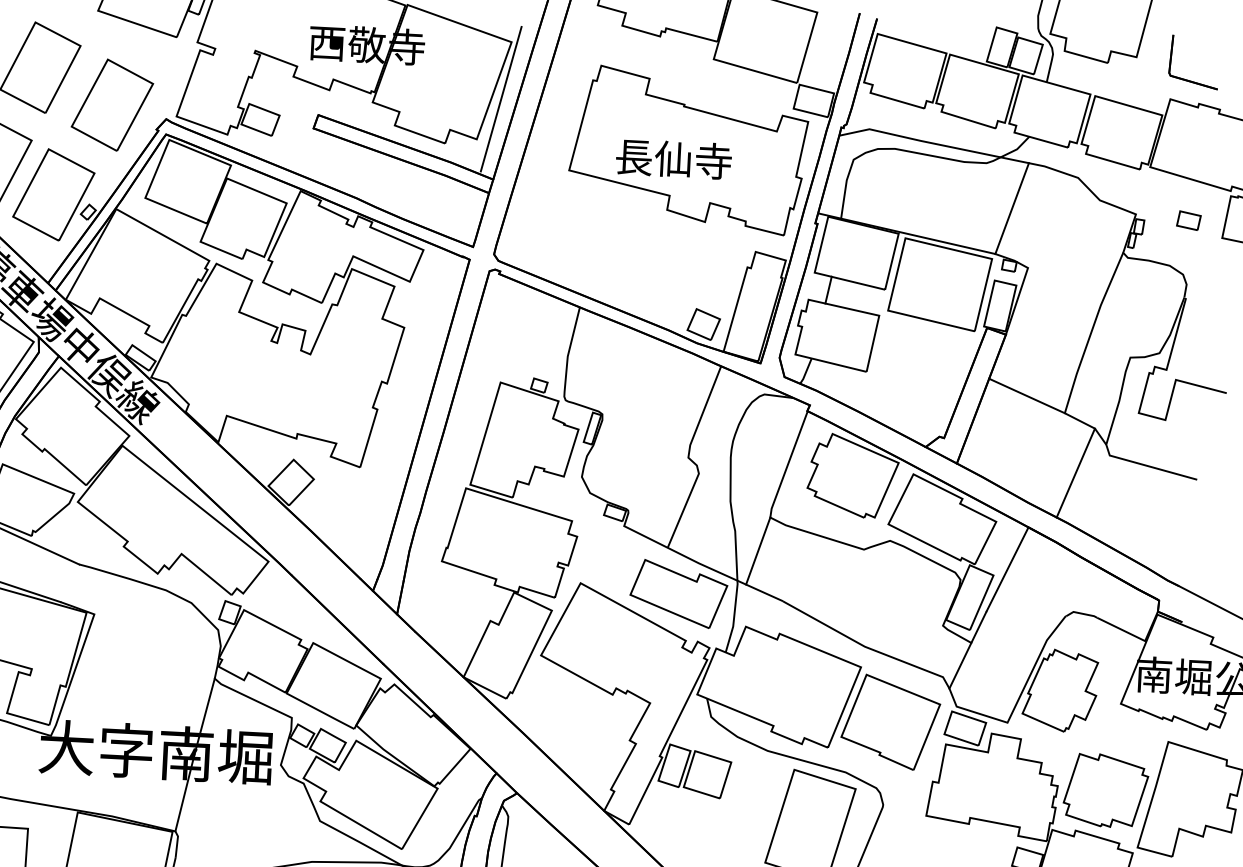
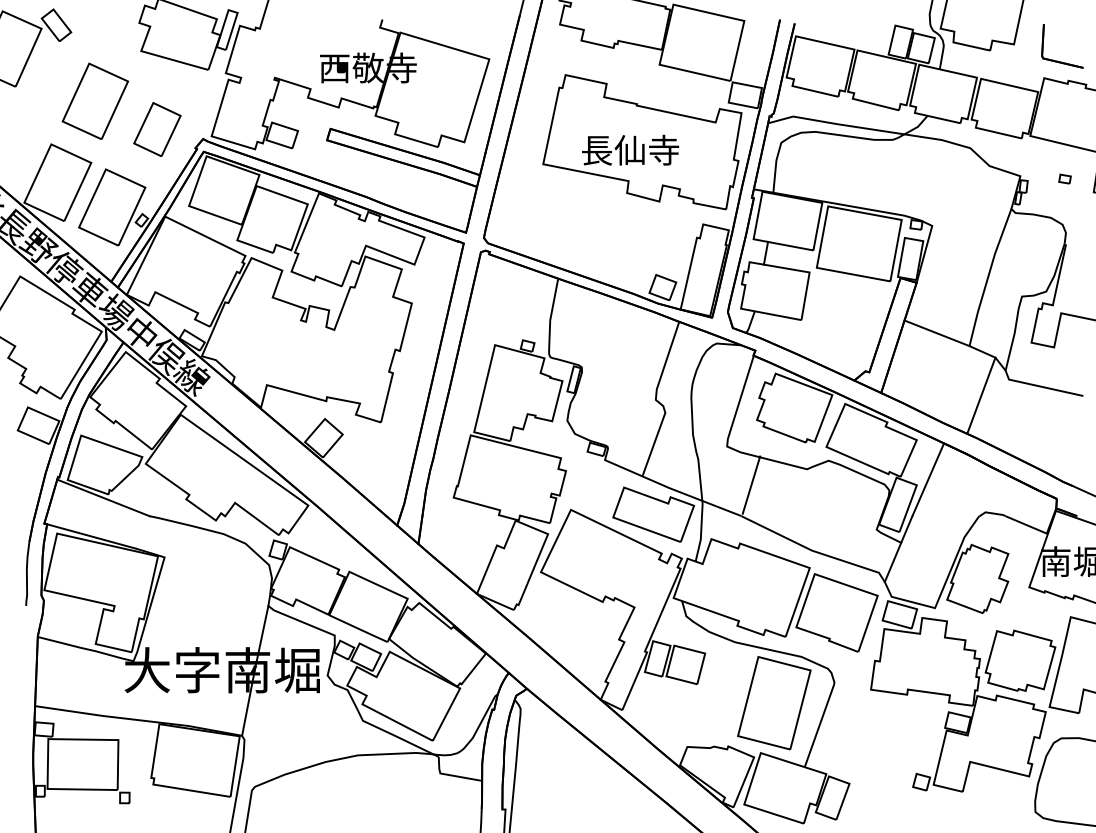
line: (501, 99) -> (483, 107), removed
part: (112, 105) -> (157, 129), size x0.7
line: (1012, 208) -> (916, 176), removed
part: (1188, 219) -> (1064, 178), size x0.6
line: (758, 550) -> (751, 484), moved

